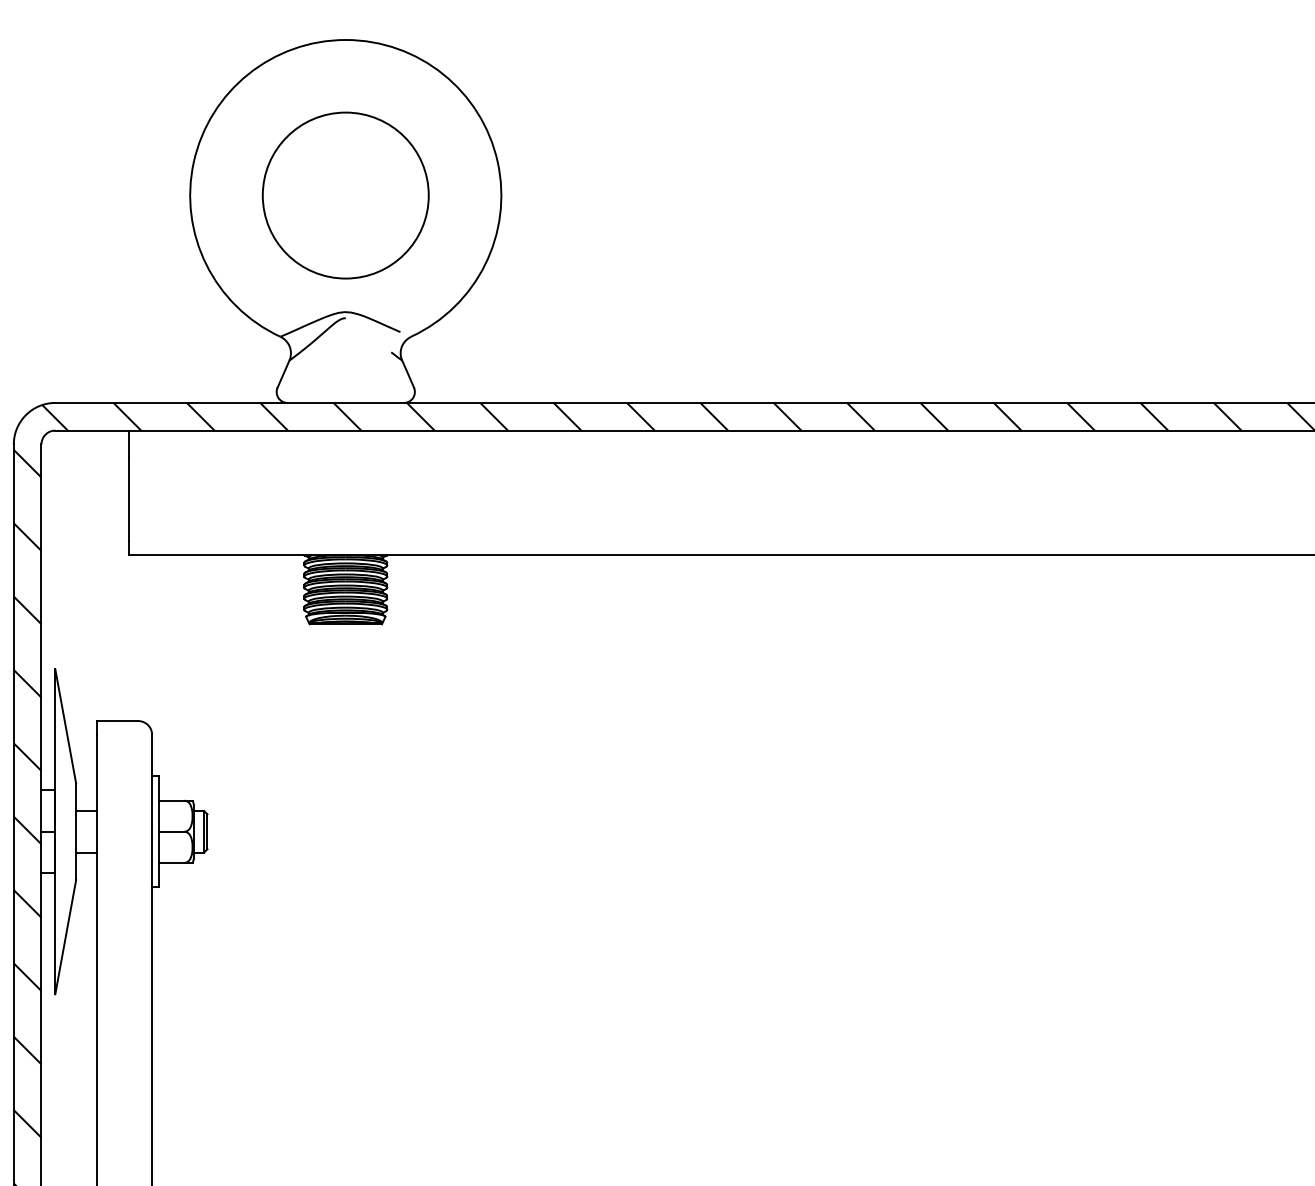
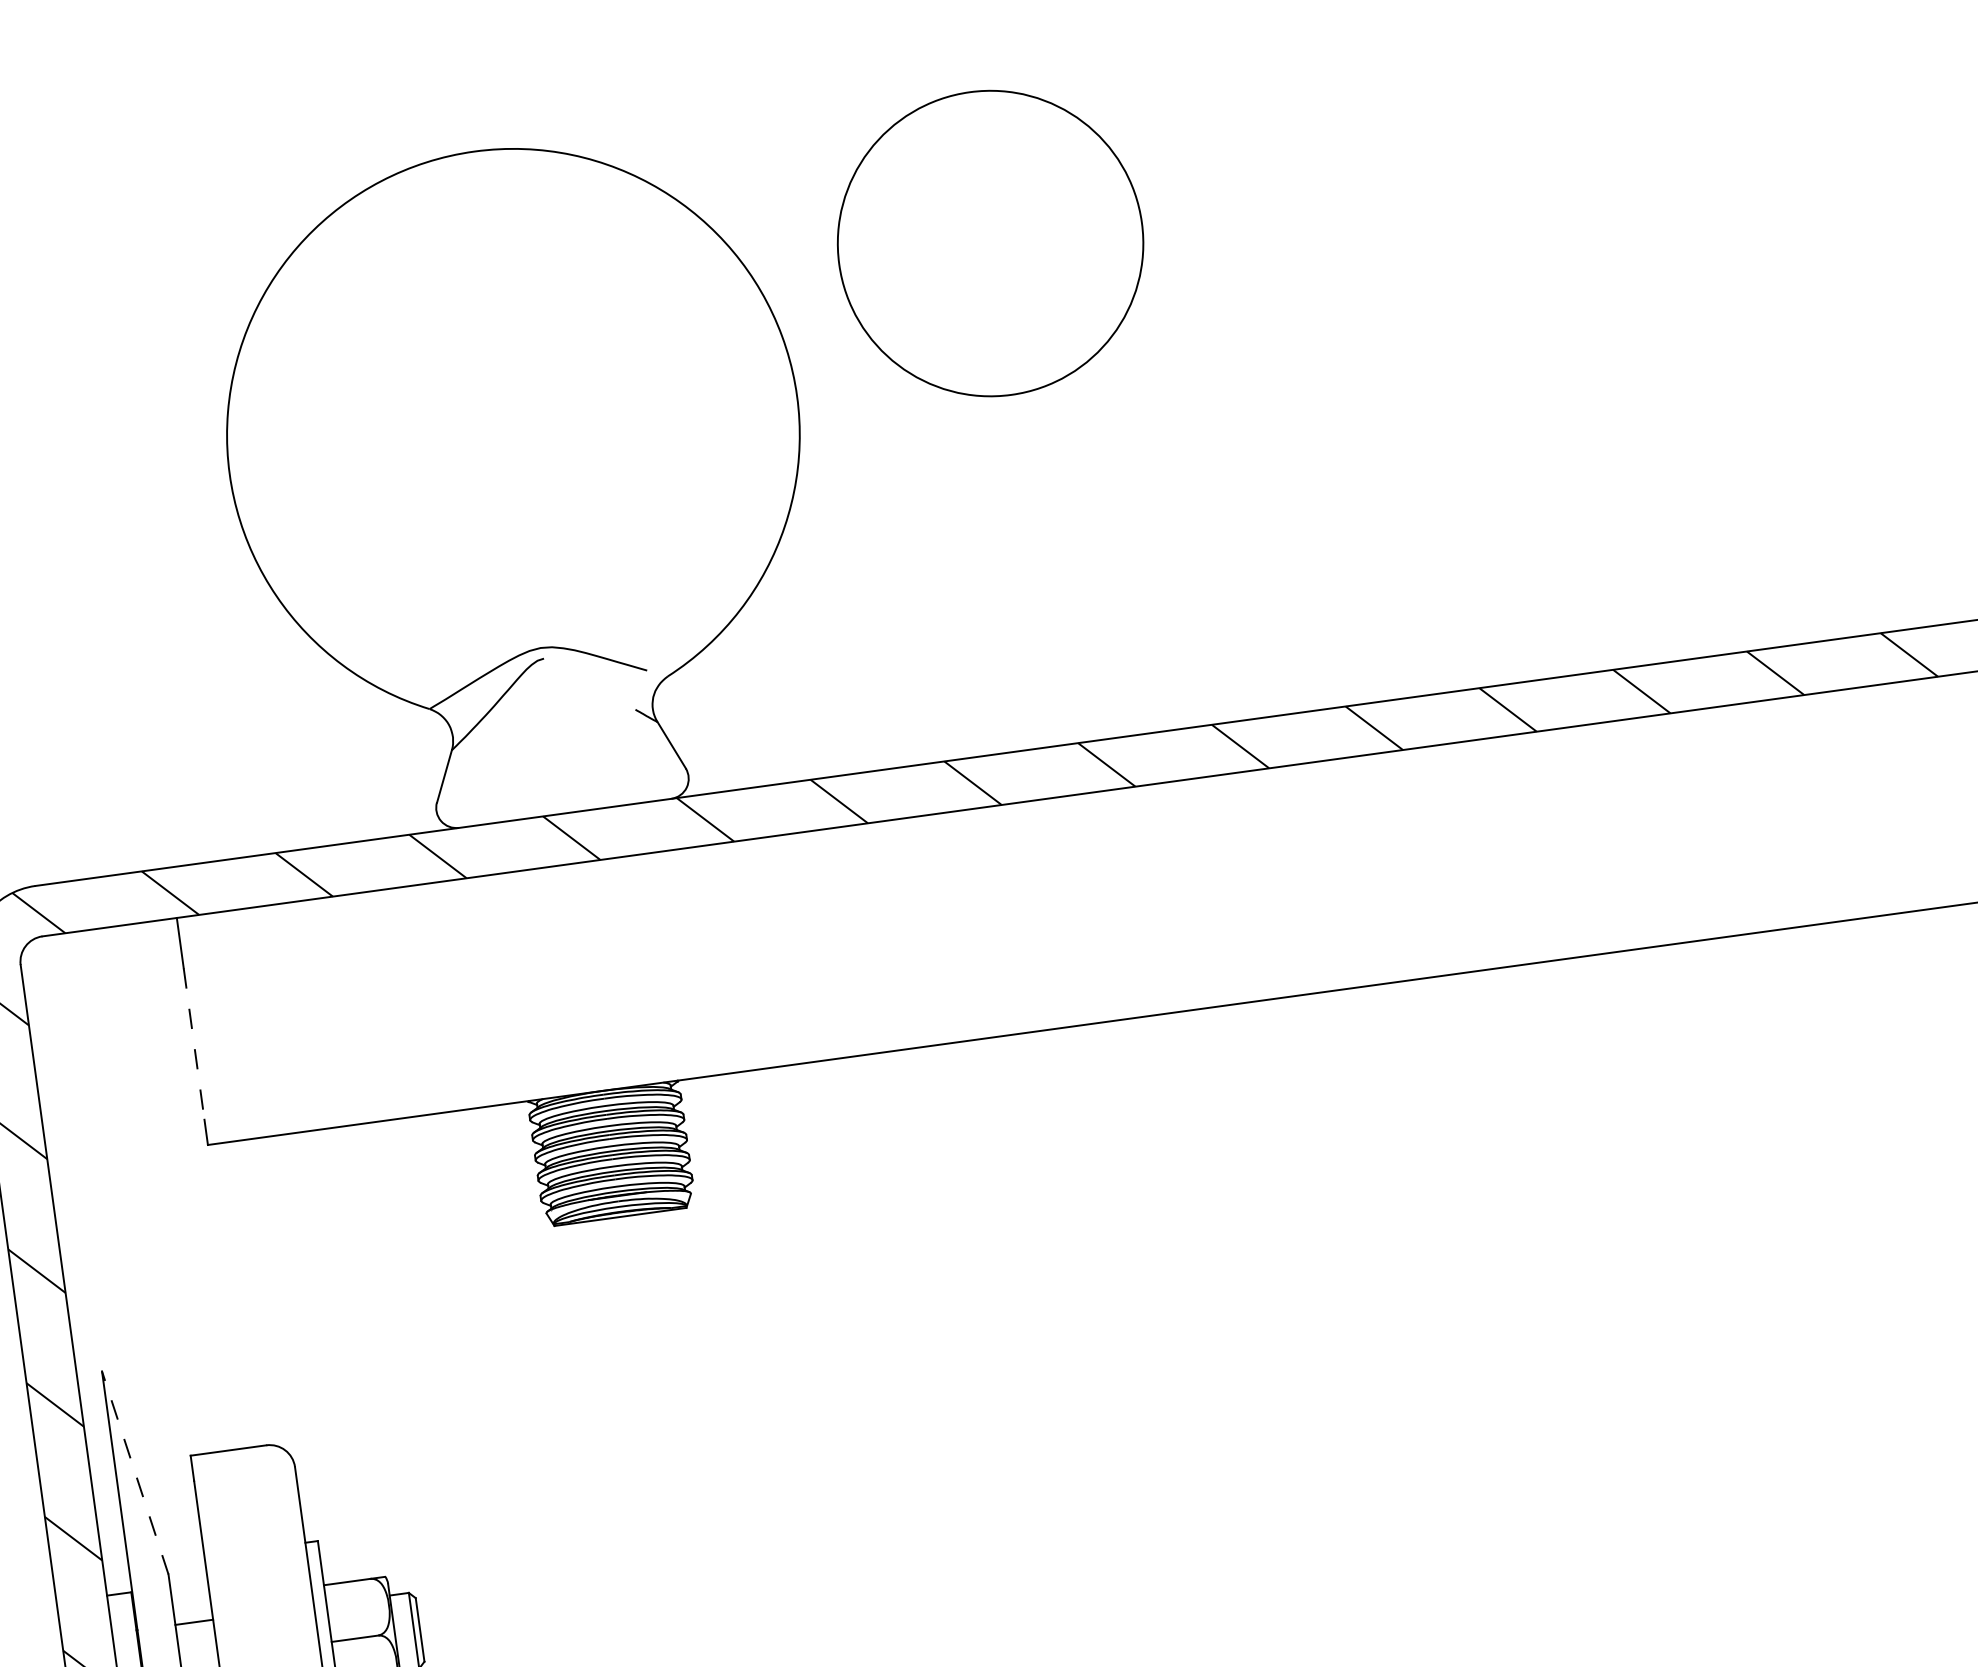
circle: (345, 195) -> (990, 243), moved
line: (129, 500) -> (195, 1045), solid -> dashed
line: (65, 725) -> (134, 1471), solid -> dashed

